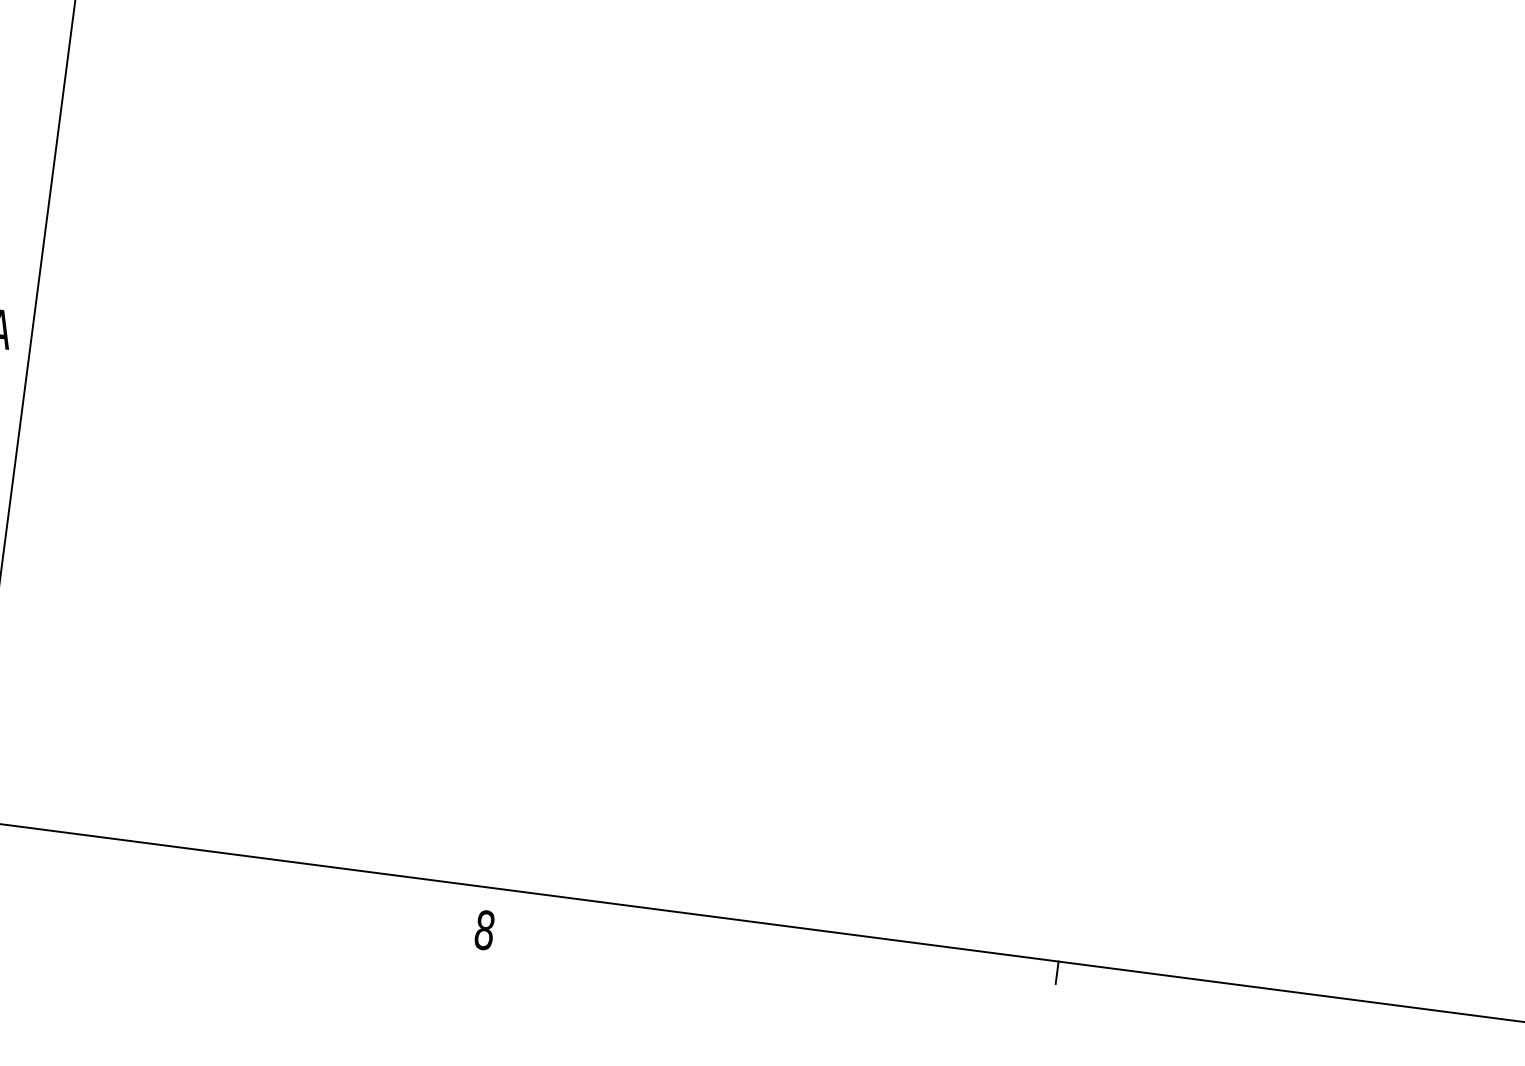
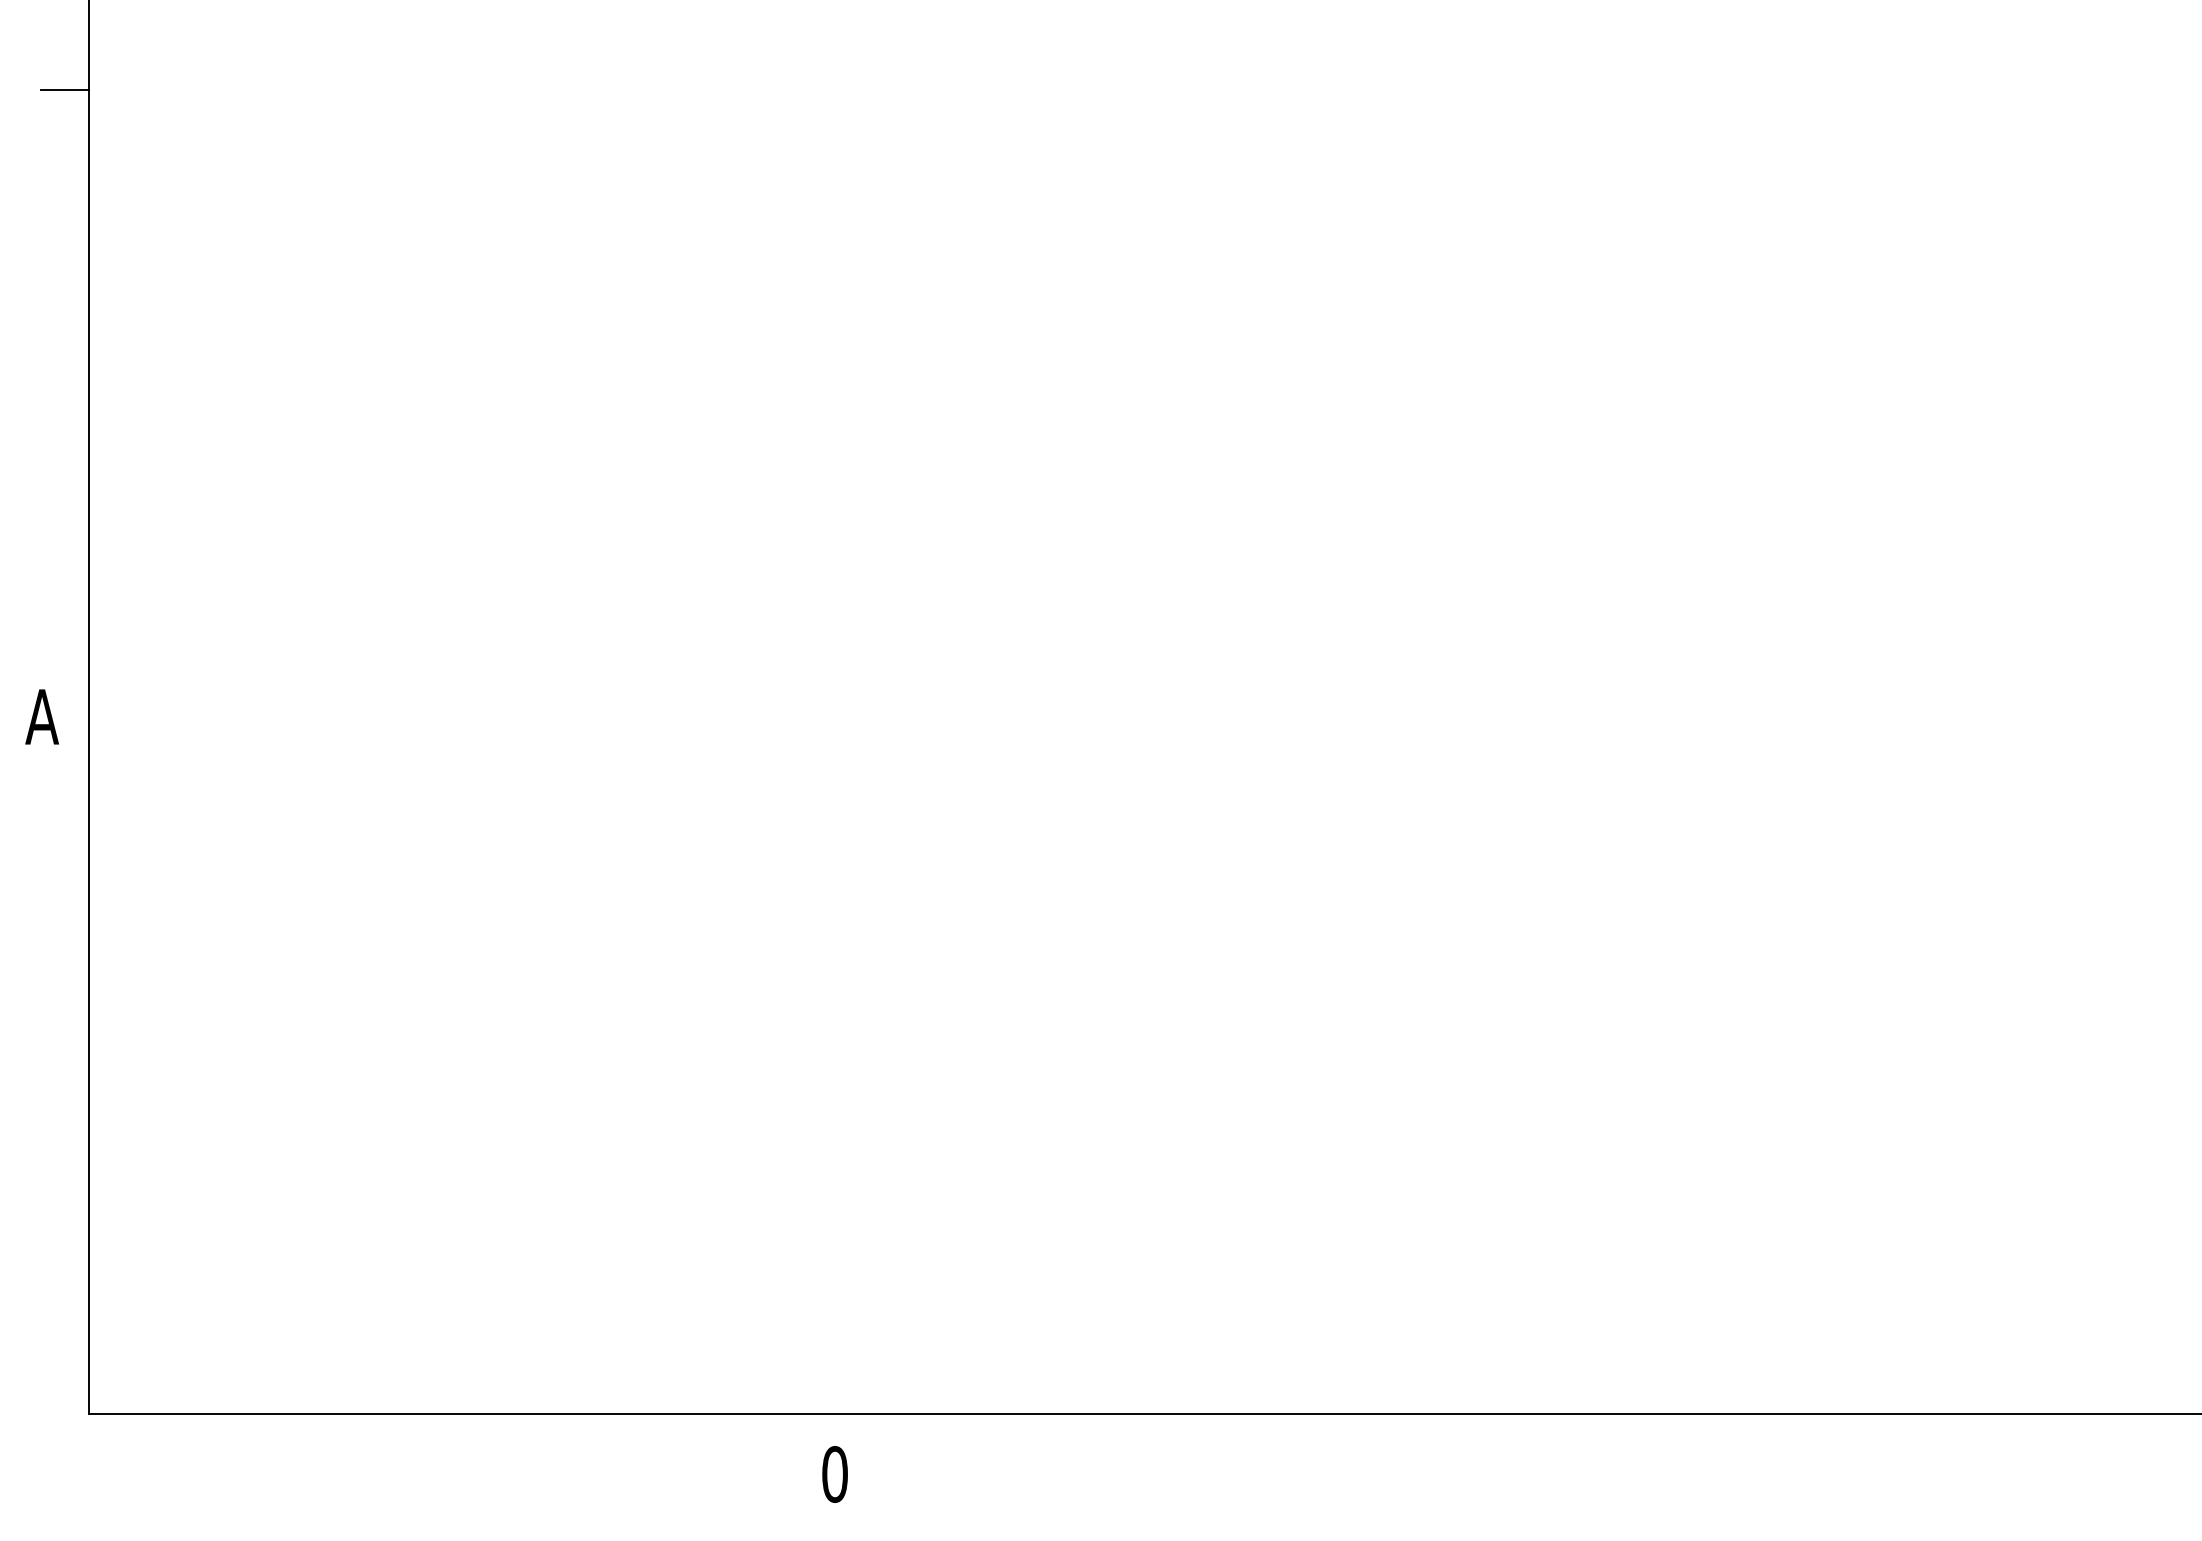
text: (484, 930) -> (834, 1474), 8 -> 0
line: (1057, 972) -> (1648, 1429), removed

